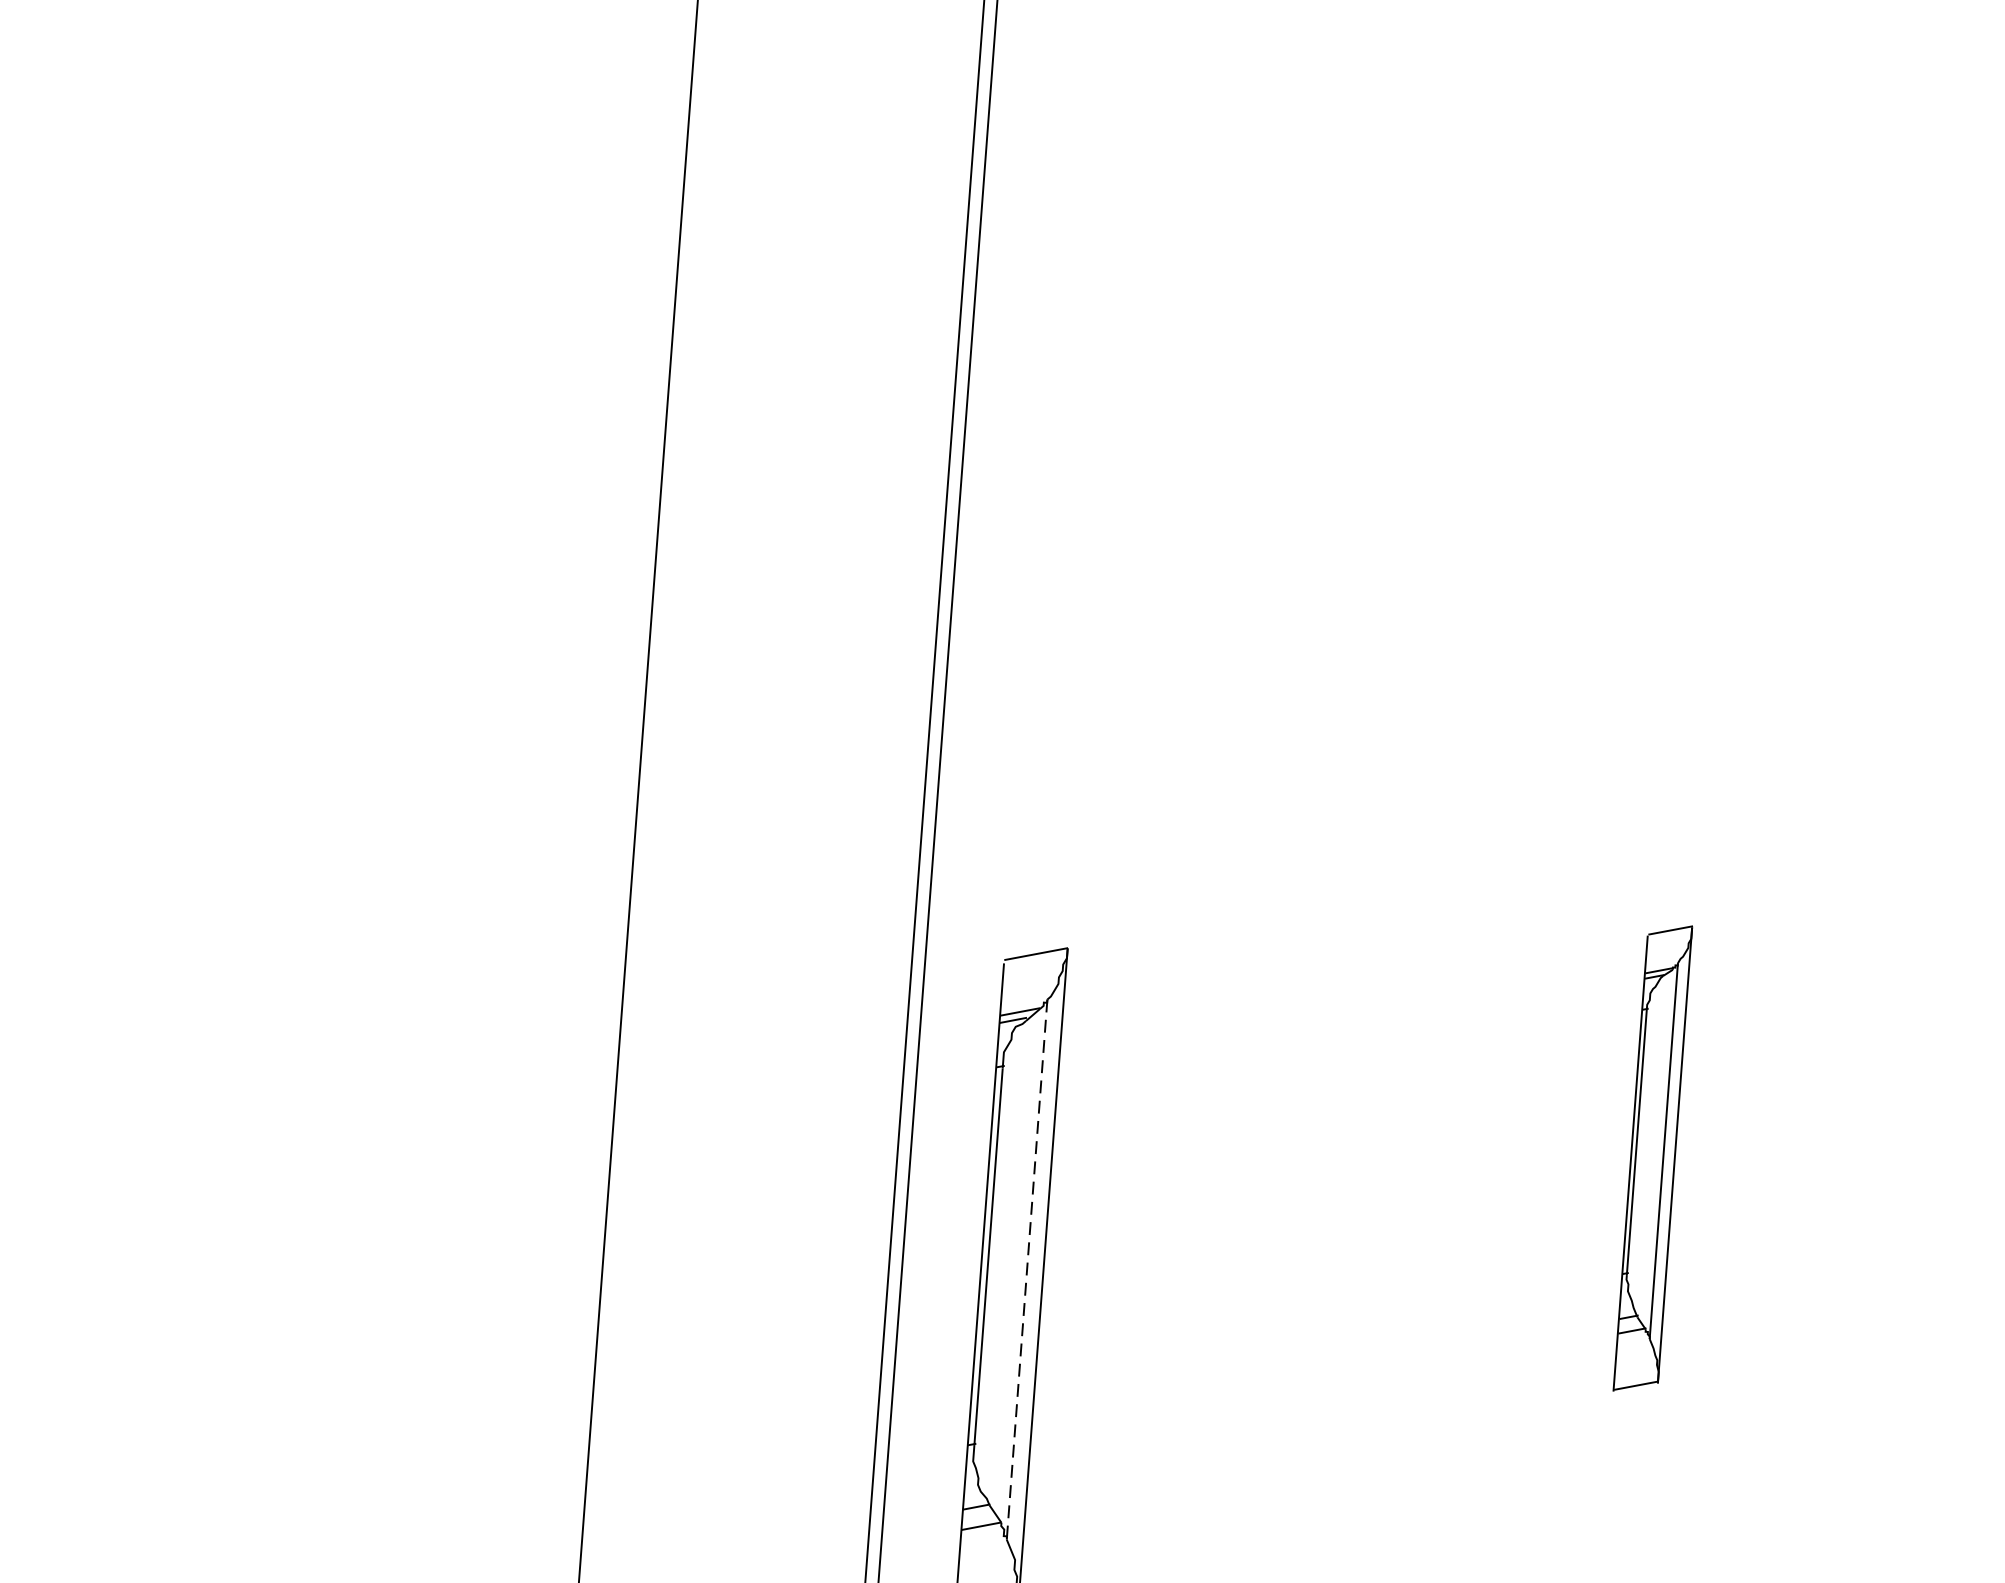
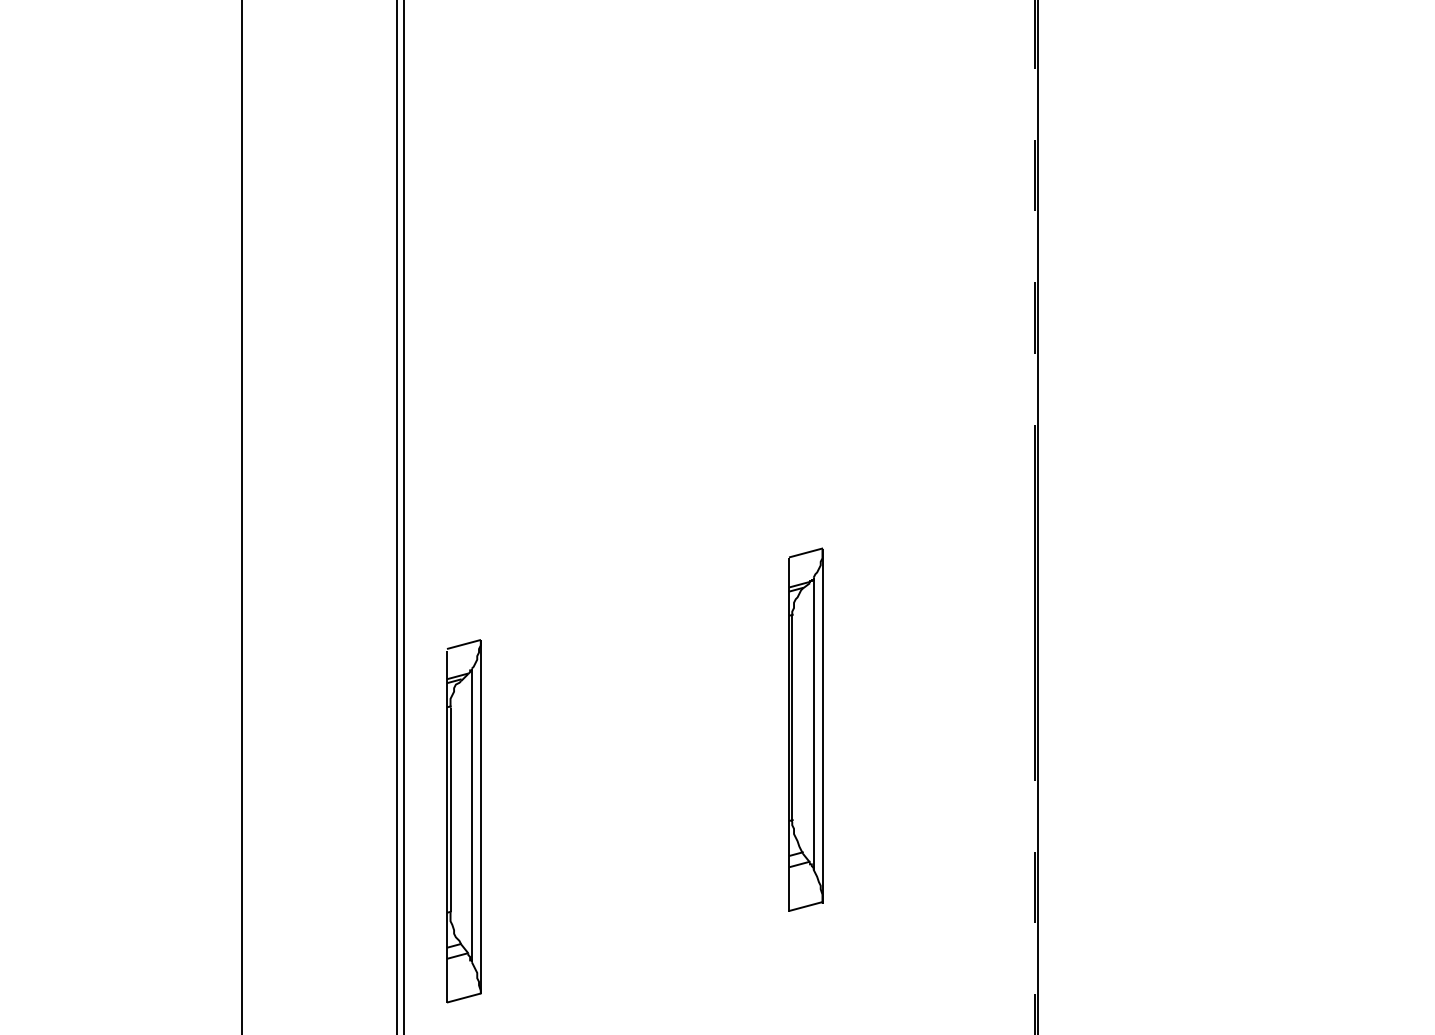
part: (1652, 1157) -> (805, 729), size x1.43
line: (1026, 1269) -> (471, 815), dashed -> solid

